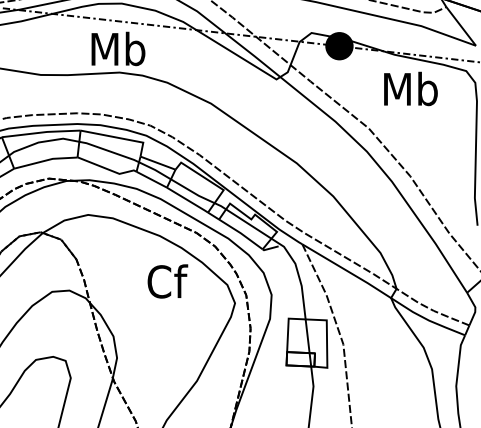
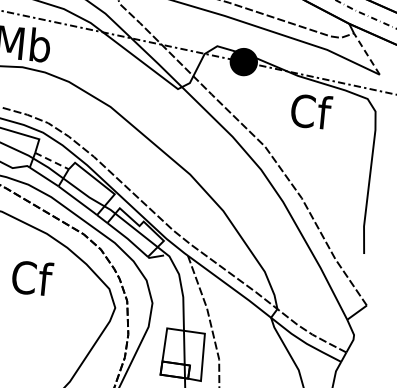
line: (460, 26) -> (366, 54), solid -> dashed
text: (410, 88) -> (310, 110), Mb -> Cf
line: (158, 163) -> (52, 161), solid -> dashed
text: (167, 281) -> (32, 278), moved

